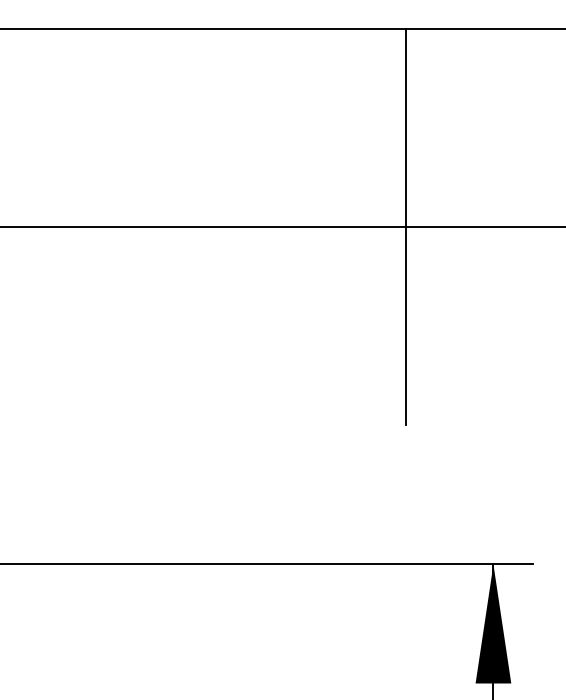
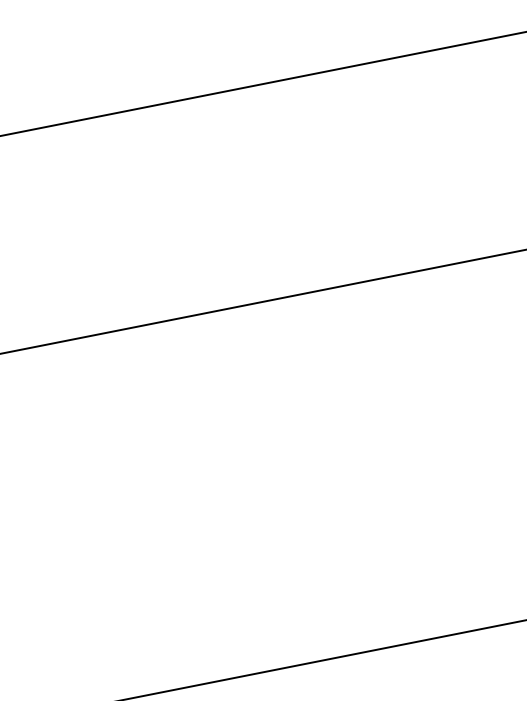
line: (406, 226) -> (406, 272), removed

